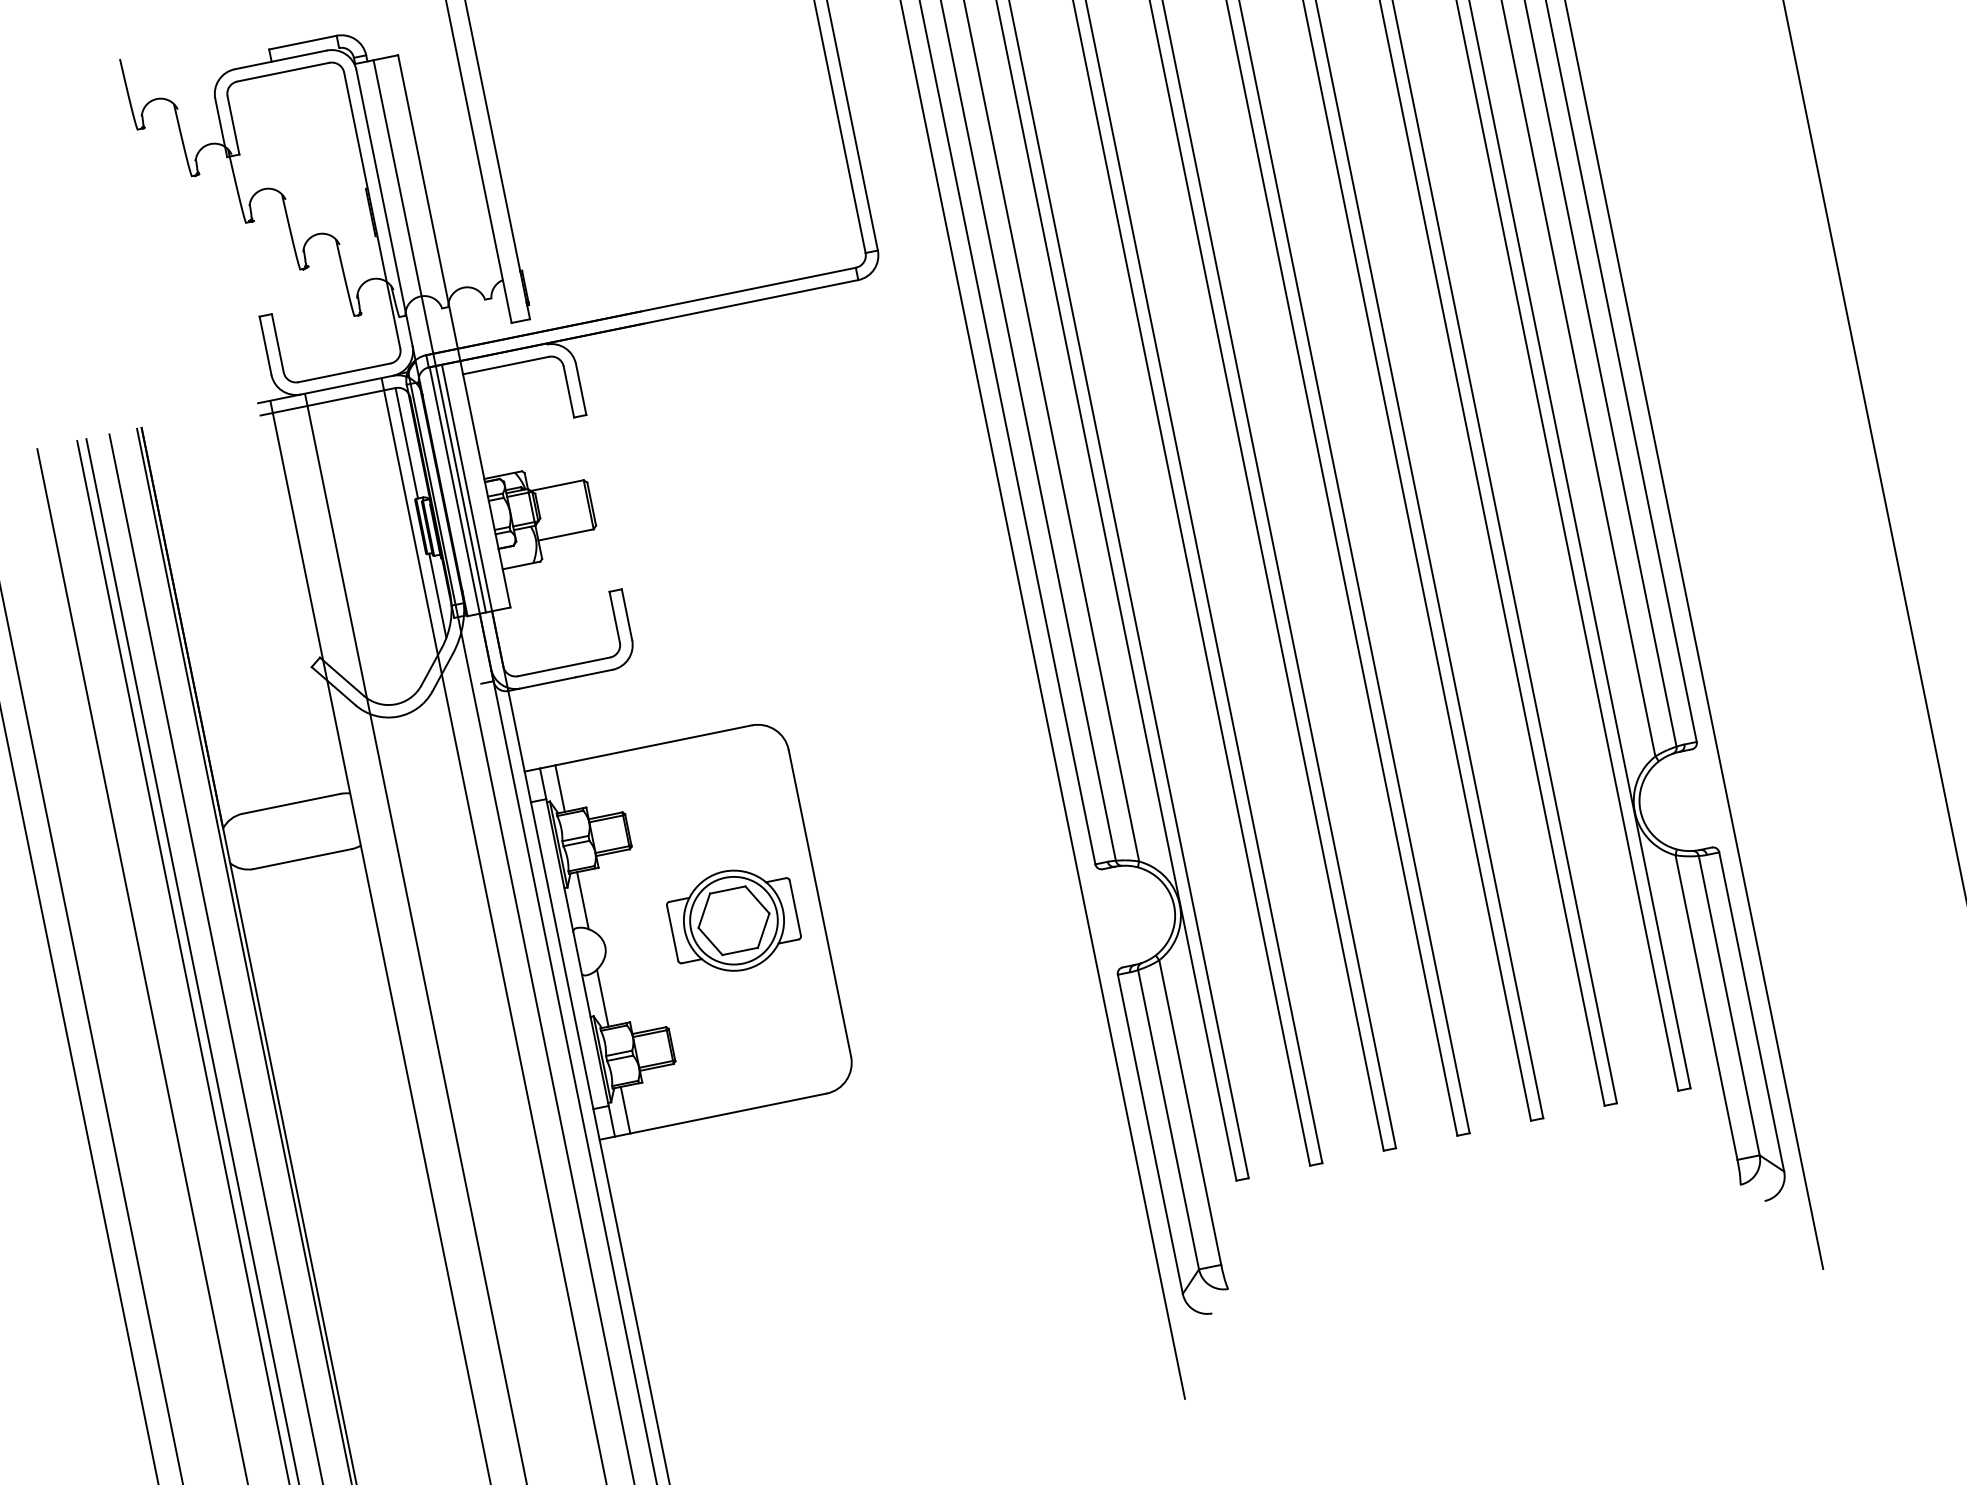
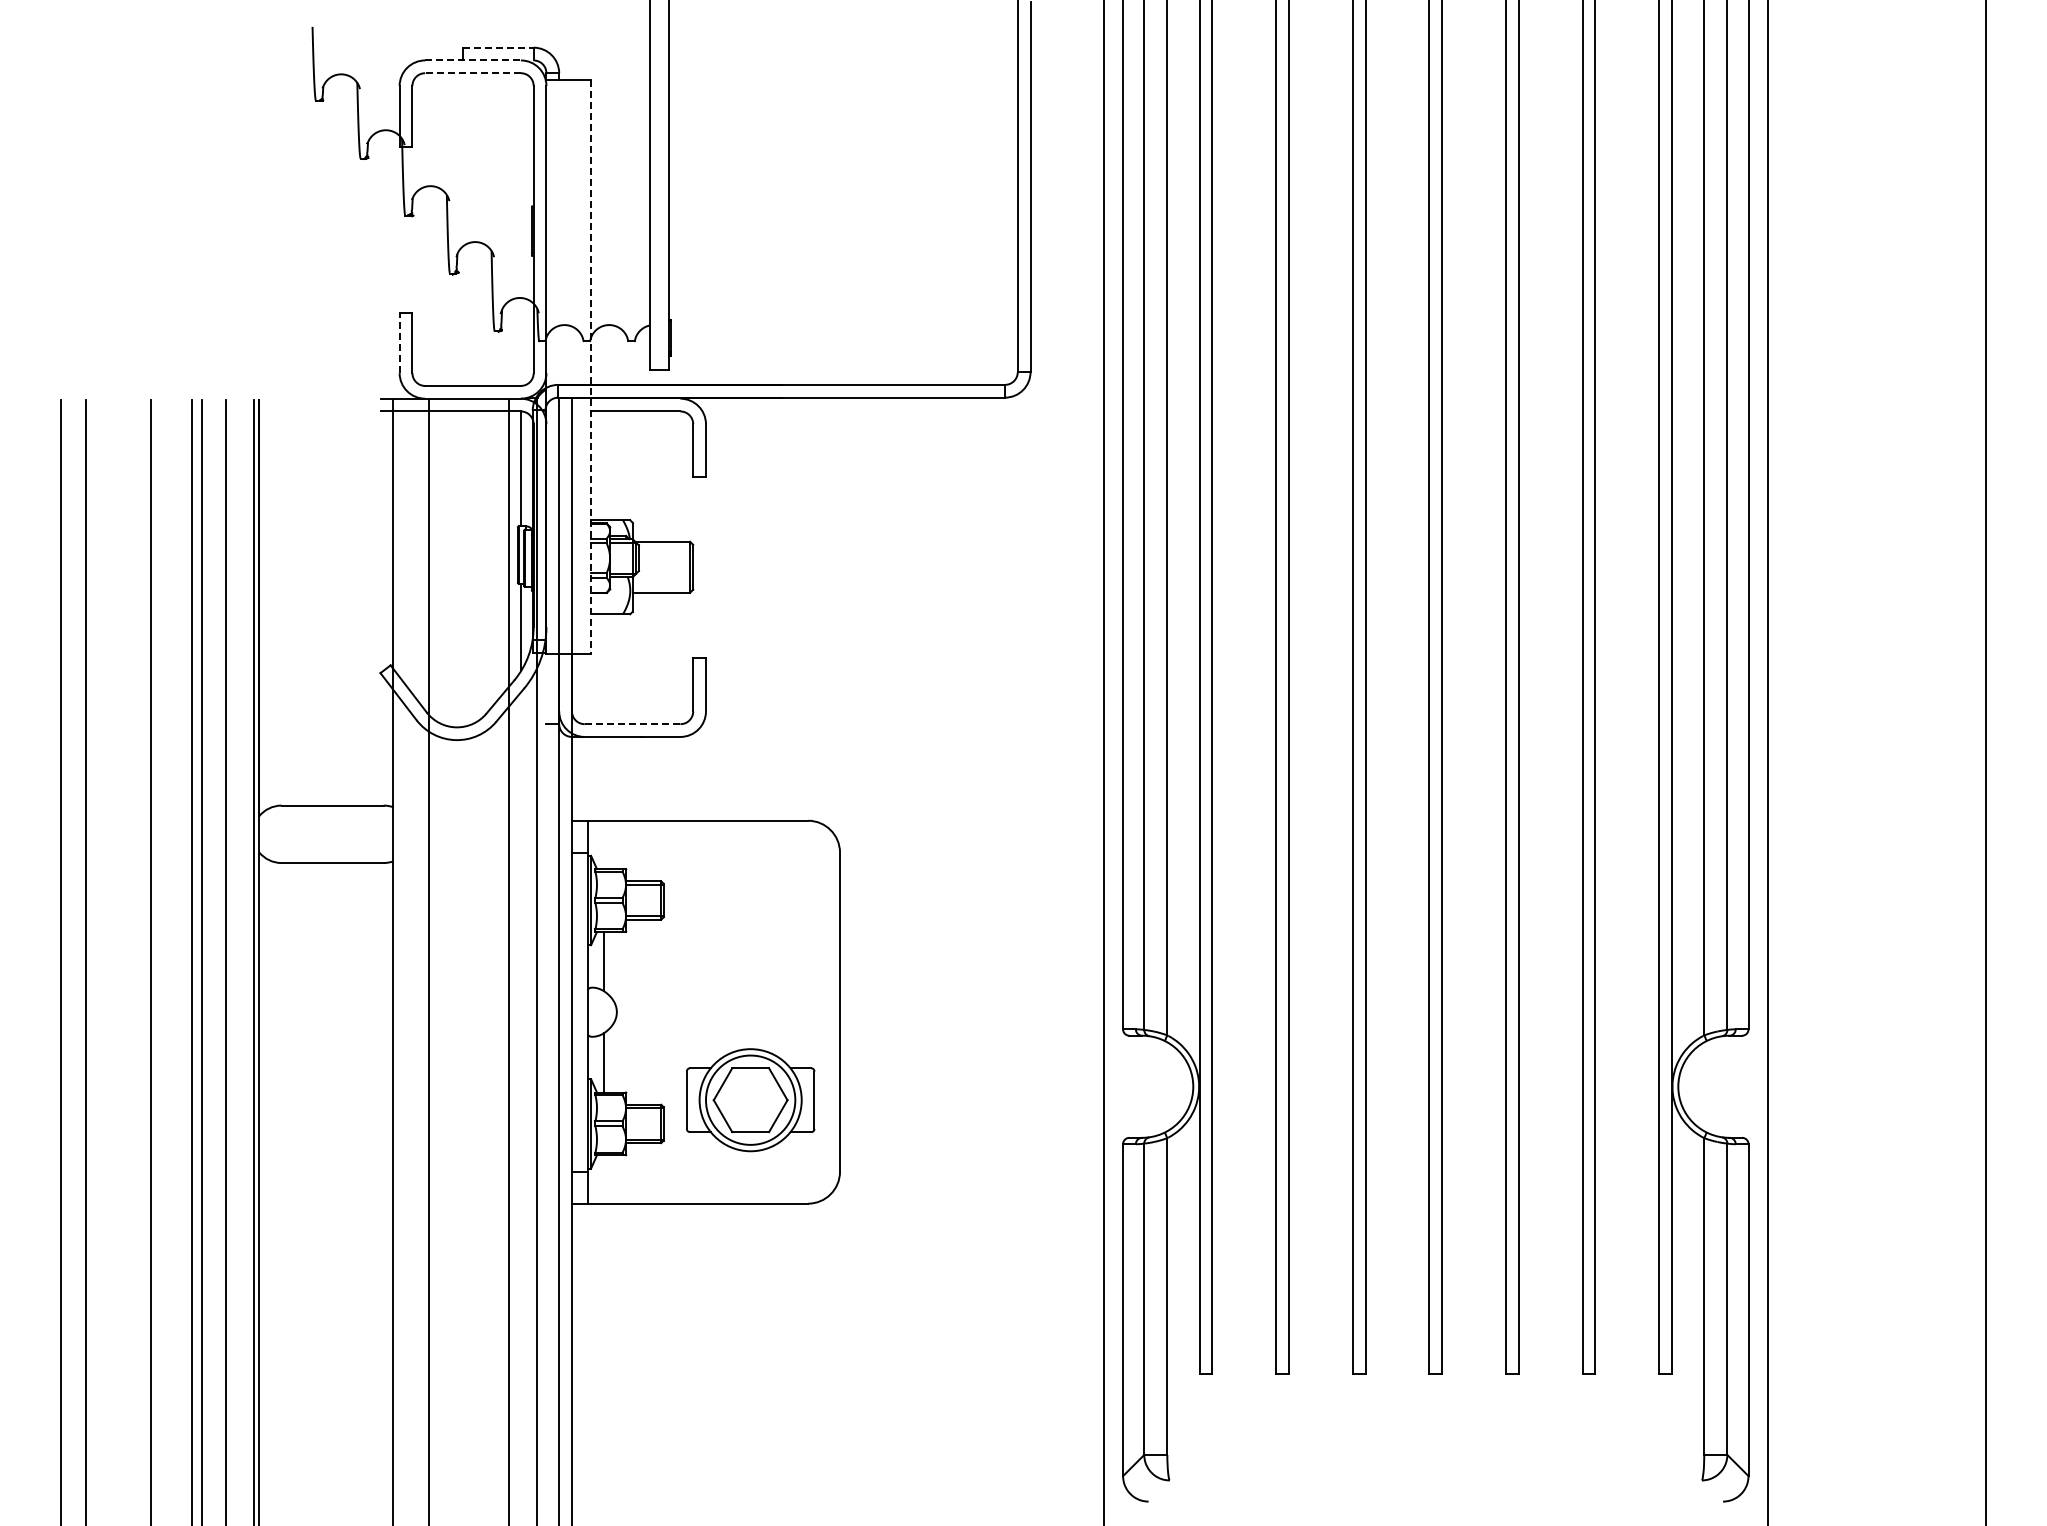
line: (303, 42) -> (499, 47), solid -> dashed
line: (281, 59) -> (473, 60), solid -> dashed
line: (283, 72) -> (473, 73), solid -> dashed
line: (454, 331) -> (591, 367), solid -> dashed
line: (429, 336) -> (565, 366), removed
line: (265, 345) -> (399, 342), solid -> dashed
line: (564, 667) -> (632, 724), solid -> dashed
line: (559, 788) -> (603, 844), removed
part: (733, 921) -> (750, 1100), moved
line: (625, 1110) -> (603, 1179), removed

